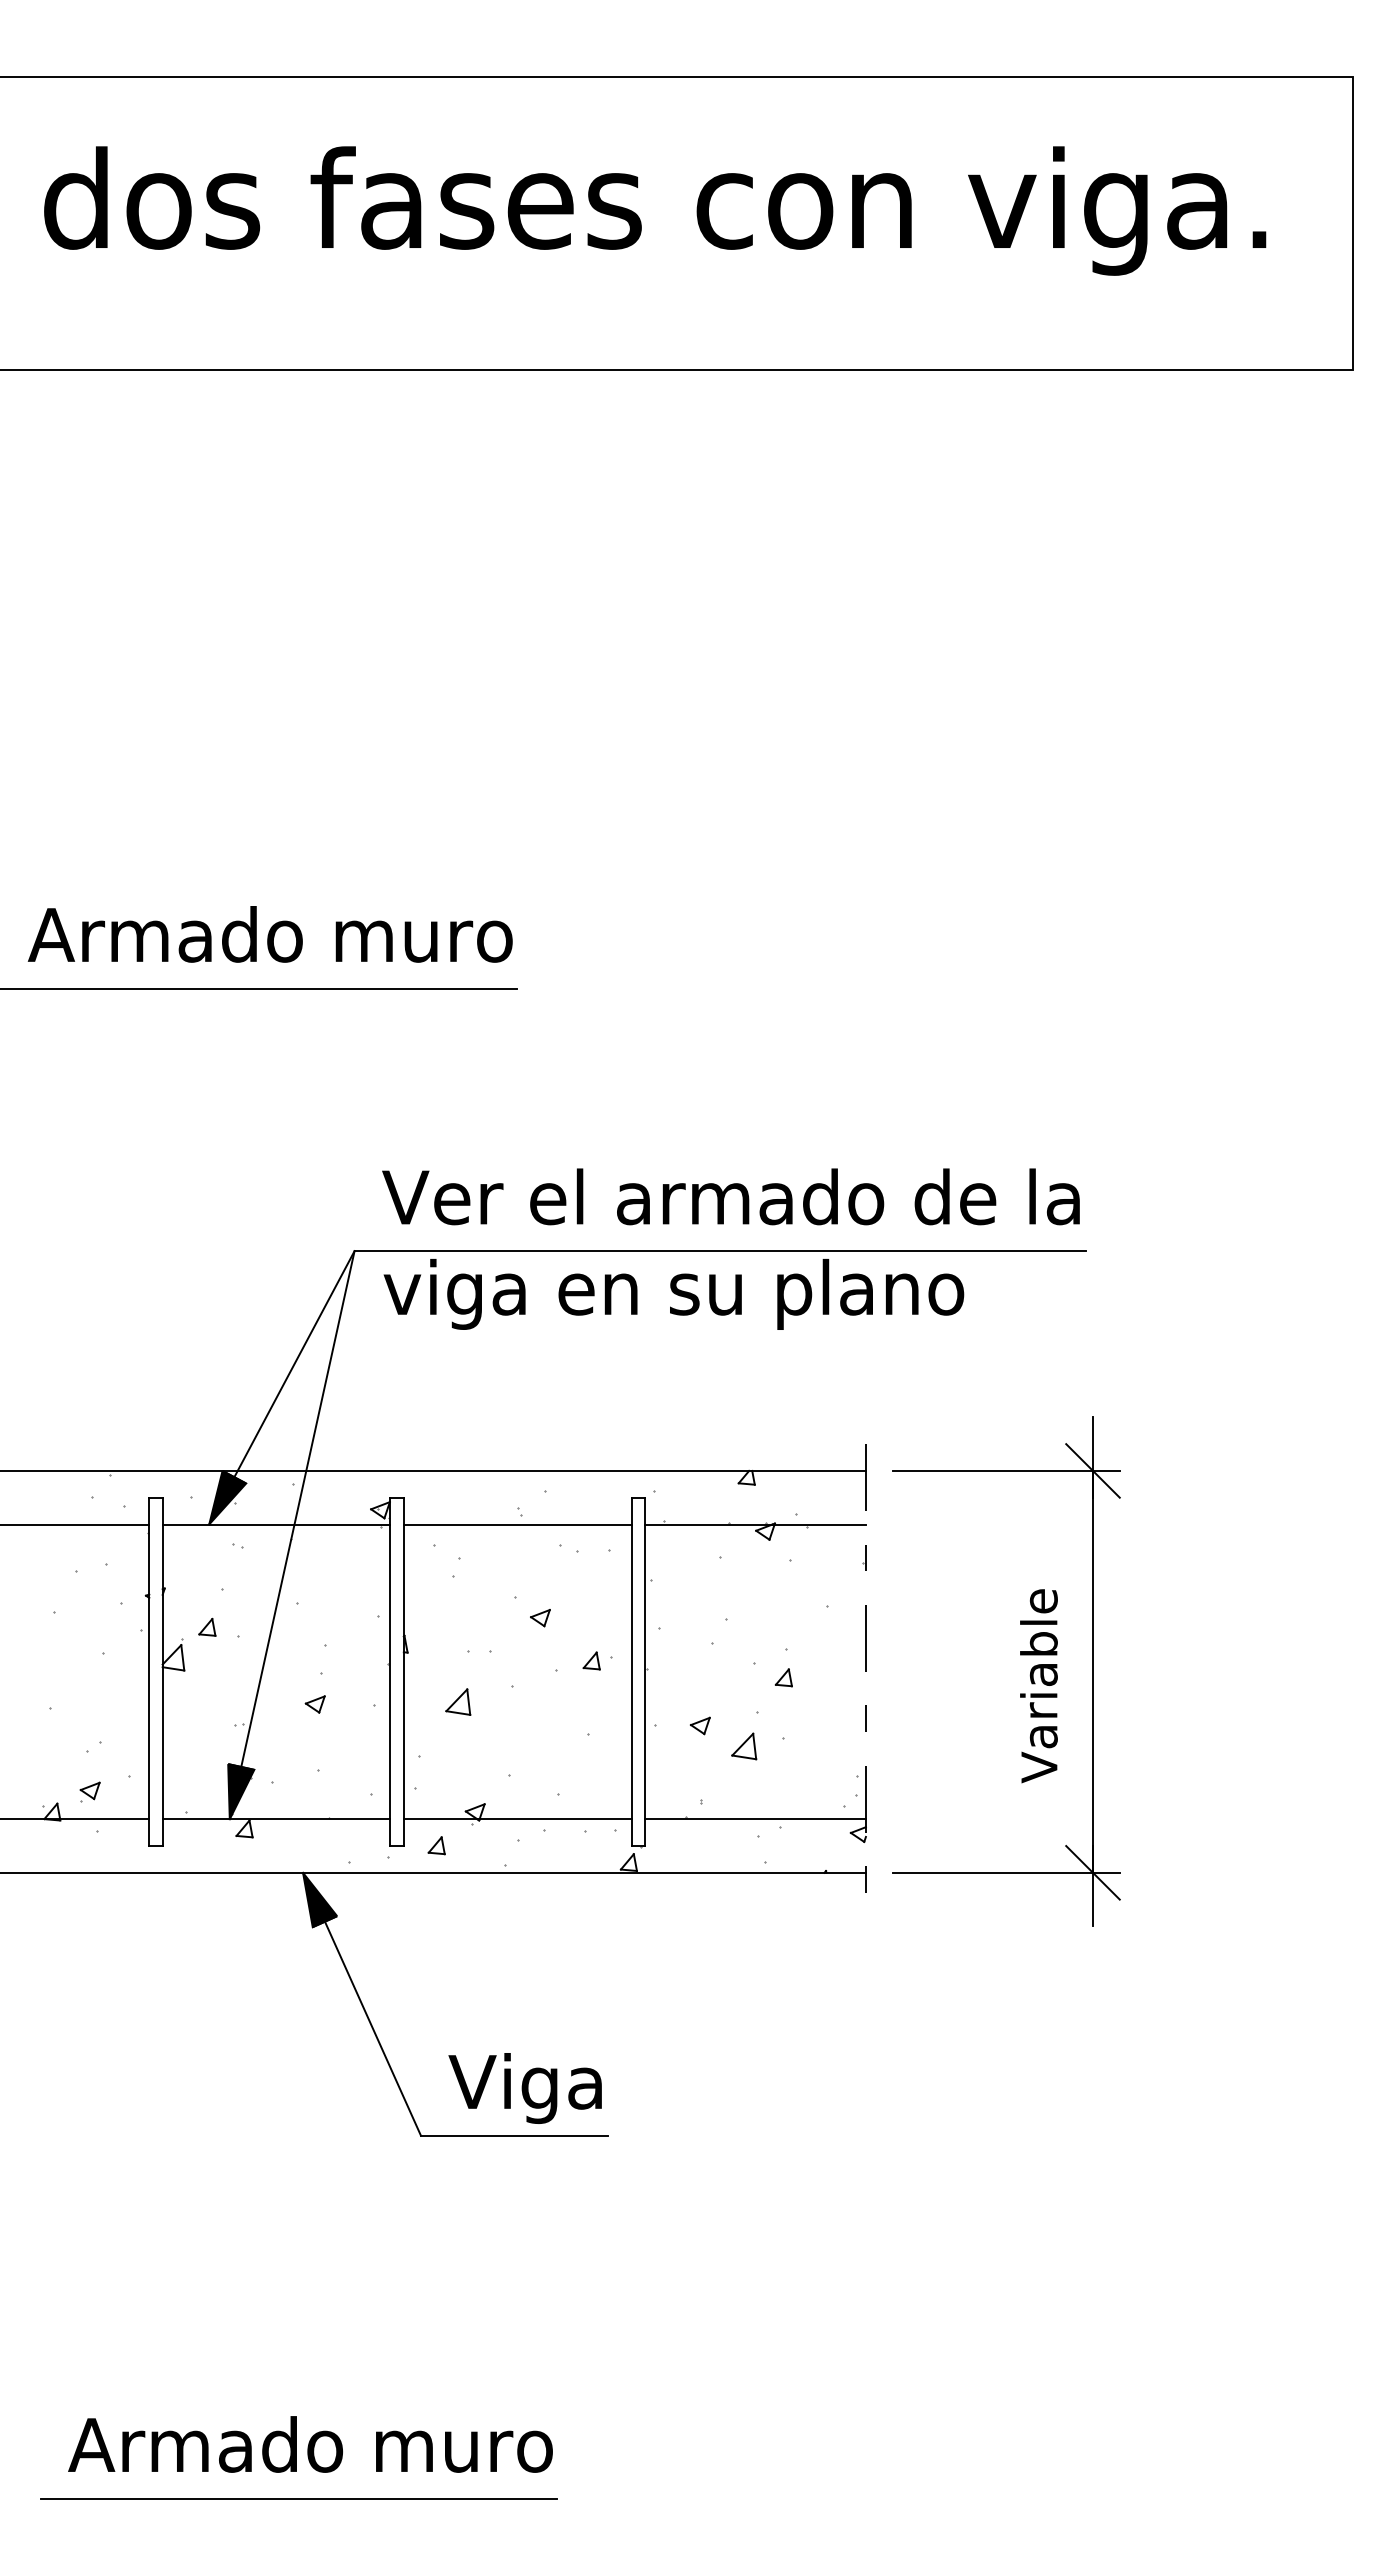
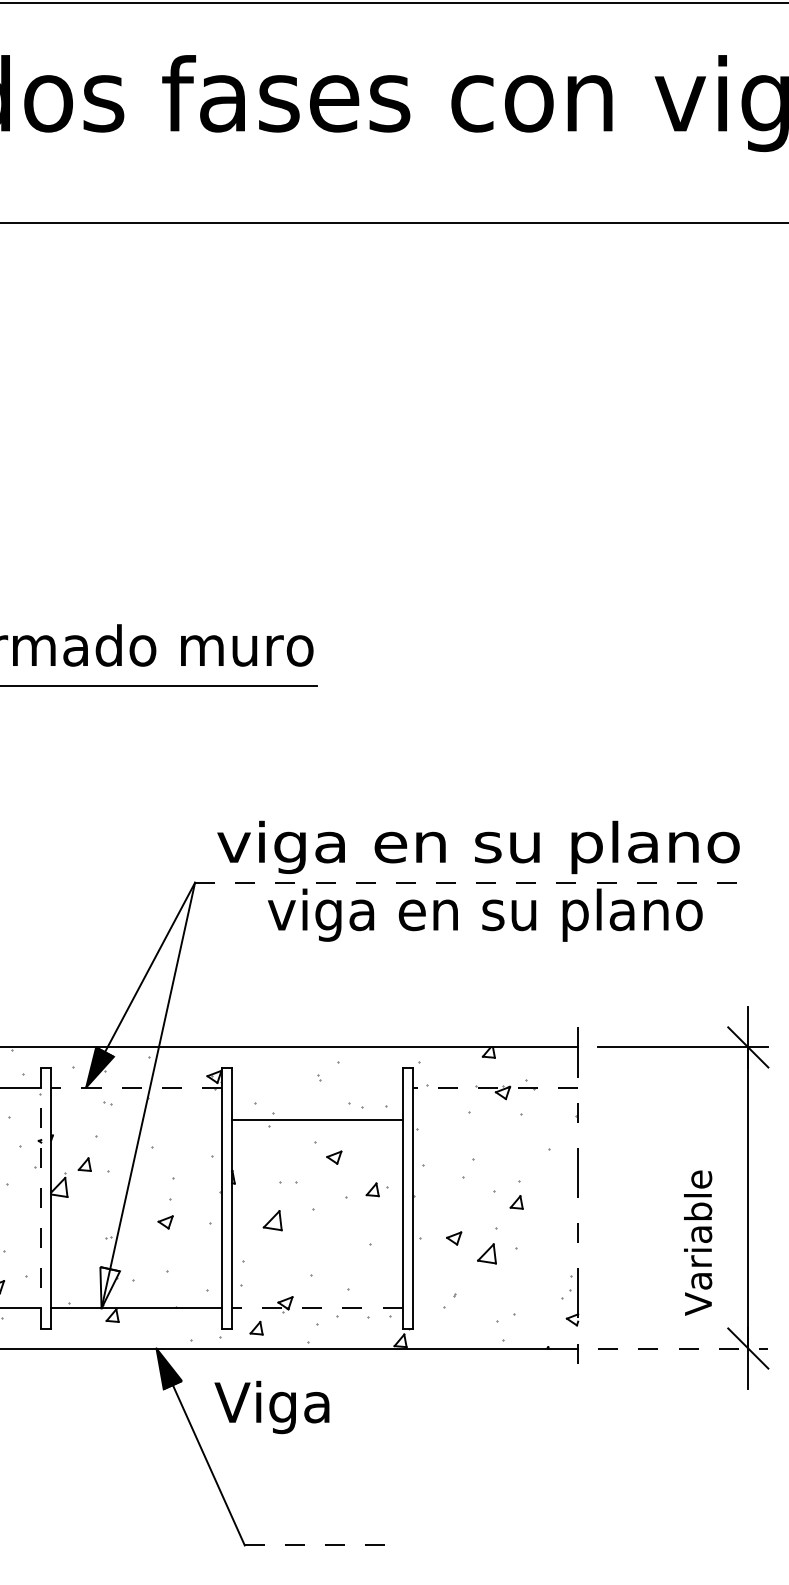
text: (731, 1203) -> (477, 847), Ver el armado de la -> viga en su plano
line: (720, 1251) -> (469, 883), solid -> dashed
text: (673, 1294) -> (484, 915), moved
line: (276, 1524) -> (136, 1087), solid -> dashed
line: (517, 1524) -> (317, 1119), moved
line: (754, 1524) -> (494, 1087), solid -> dashed
line: (149, 1671) -> (41, 1197), solid -> dashed
text: (1038, 1686) -> (697, 1243), moved
fill: (241, 1791) -> (110, 1287), removed
line: (517, 1819) -> (317, 1308), solid -> dashed
line: (754, 1819) -> (494, 1308), removed
line: (1006, 1872) -> (683, 1348), solid -> dashed
text: (524, 2088) -> (271, 1407), moved
line: (514, 2135) -> (314, 1545), solid -> dashed

